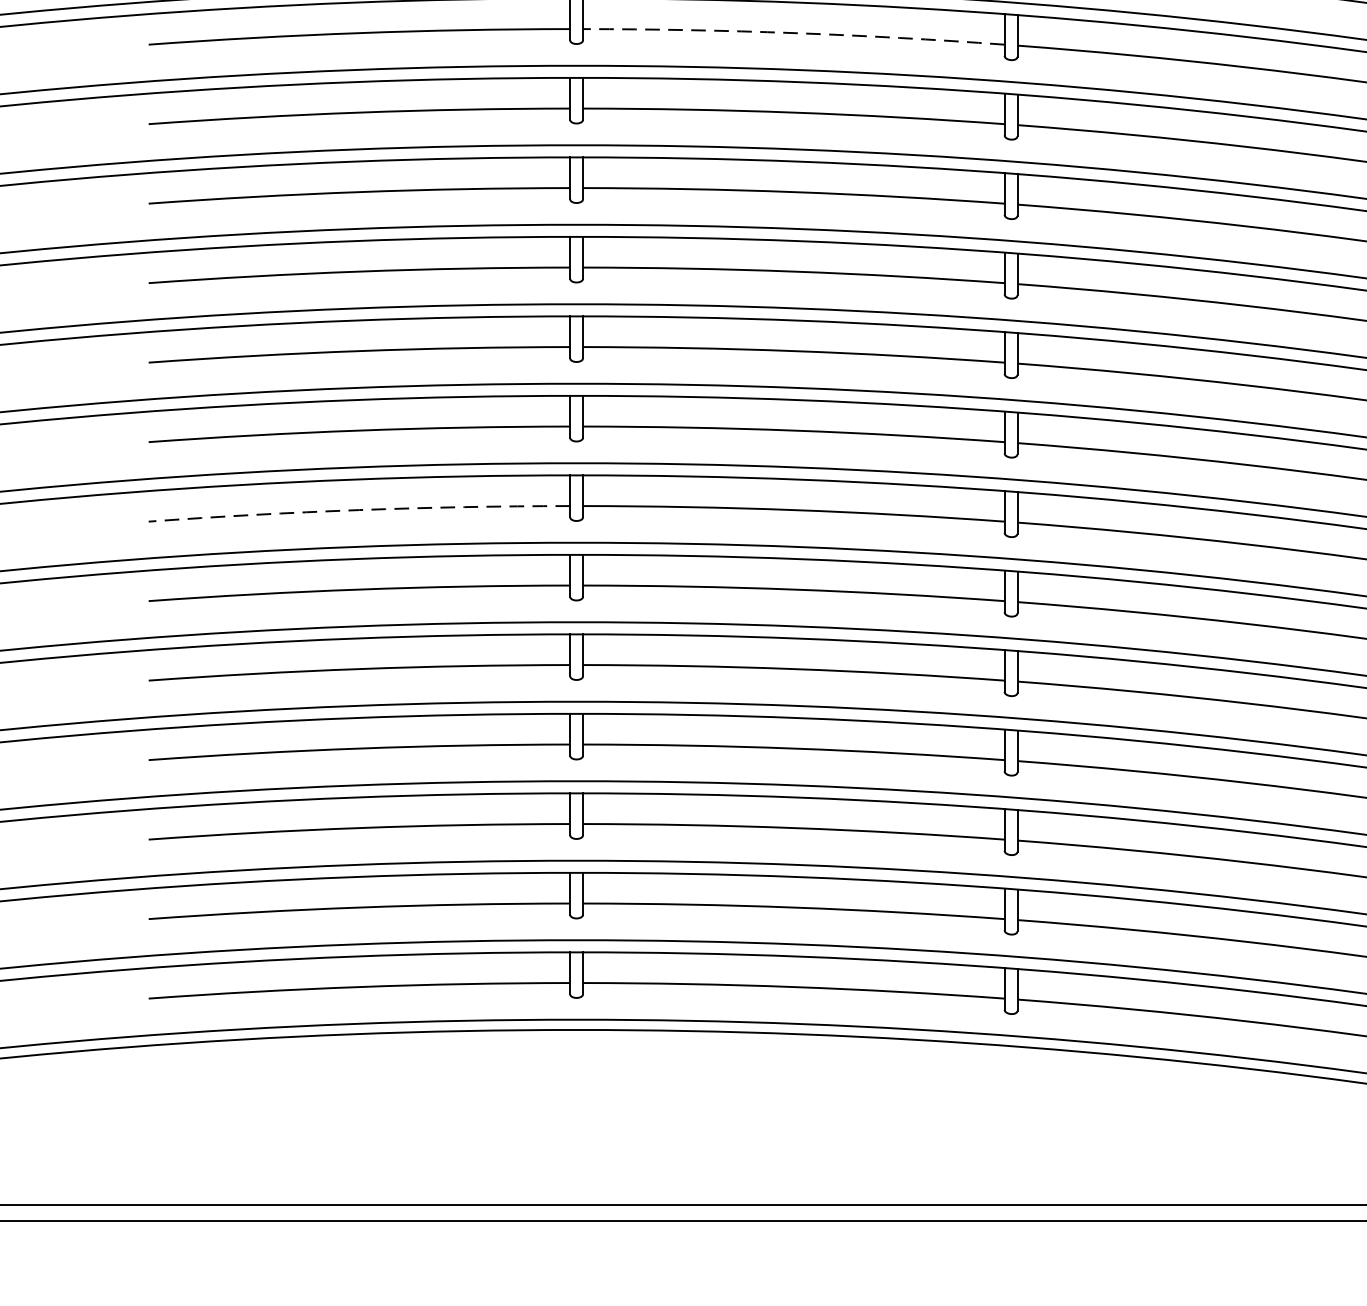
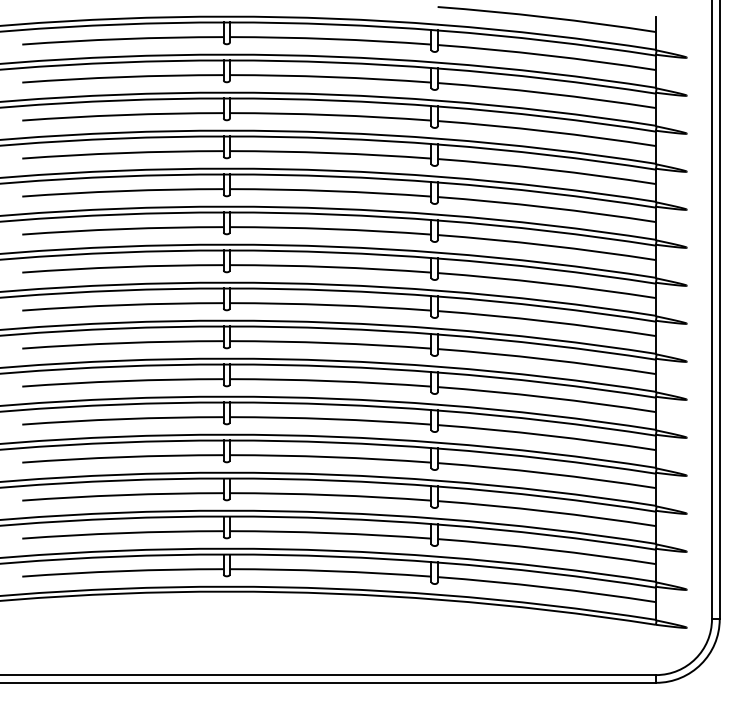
arc: (793, 34) -> (330, 115), dashed -> solid
arc: (358, 510) -> (122, 343), dashed -> solid

